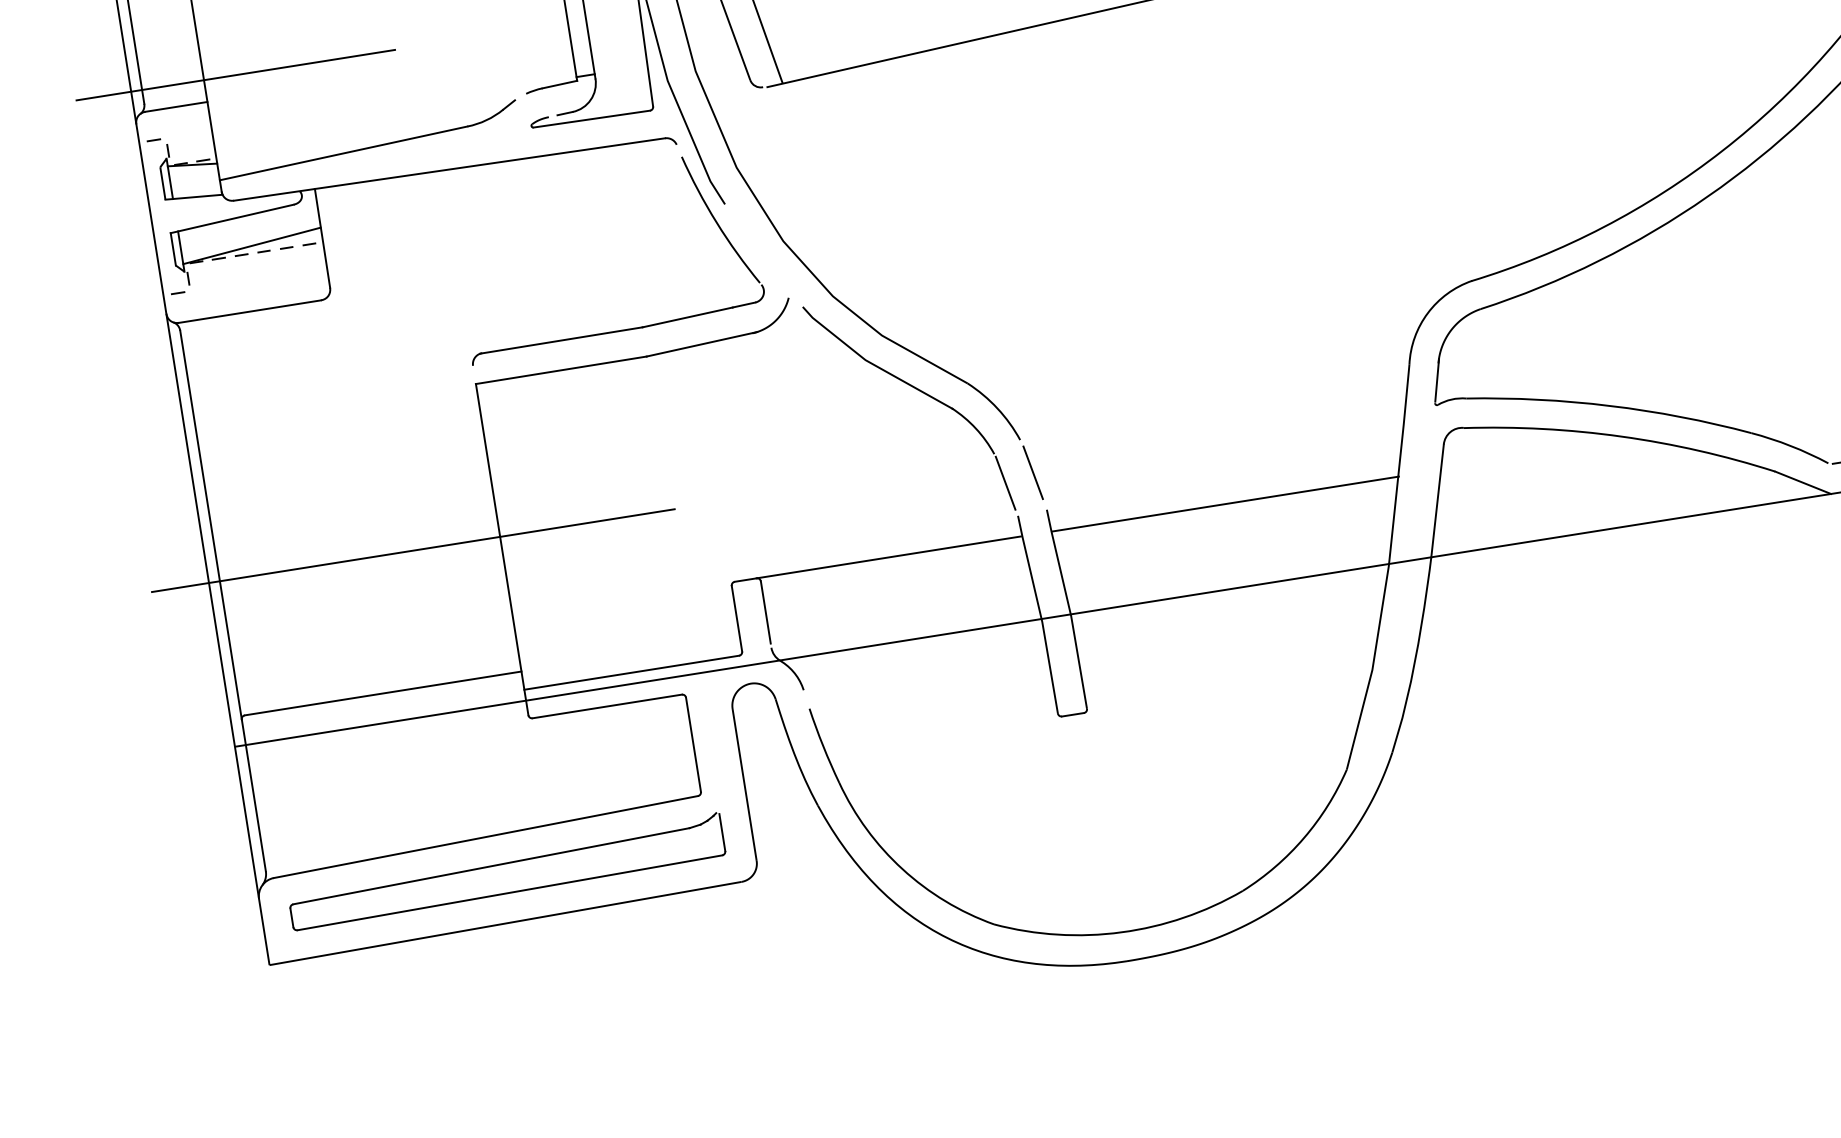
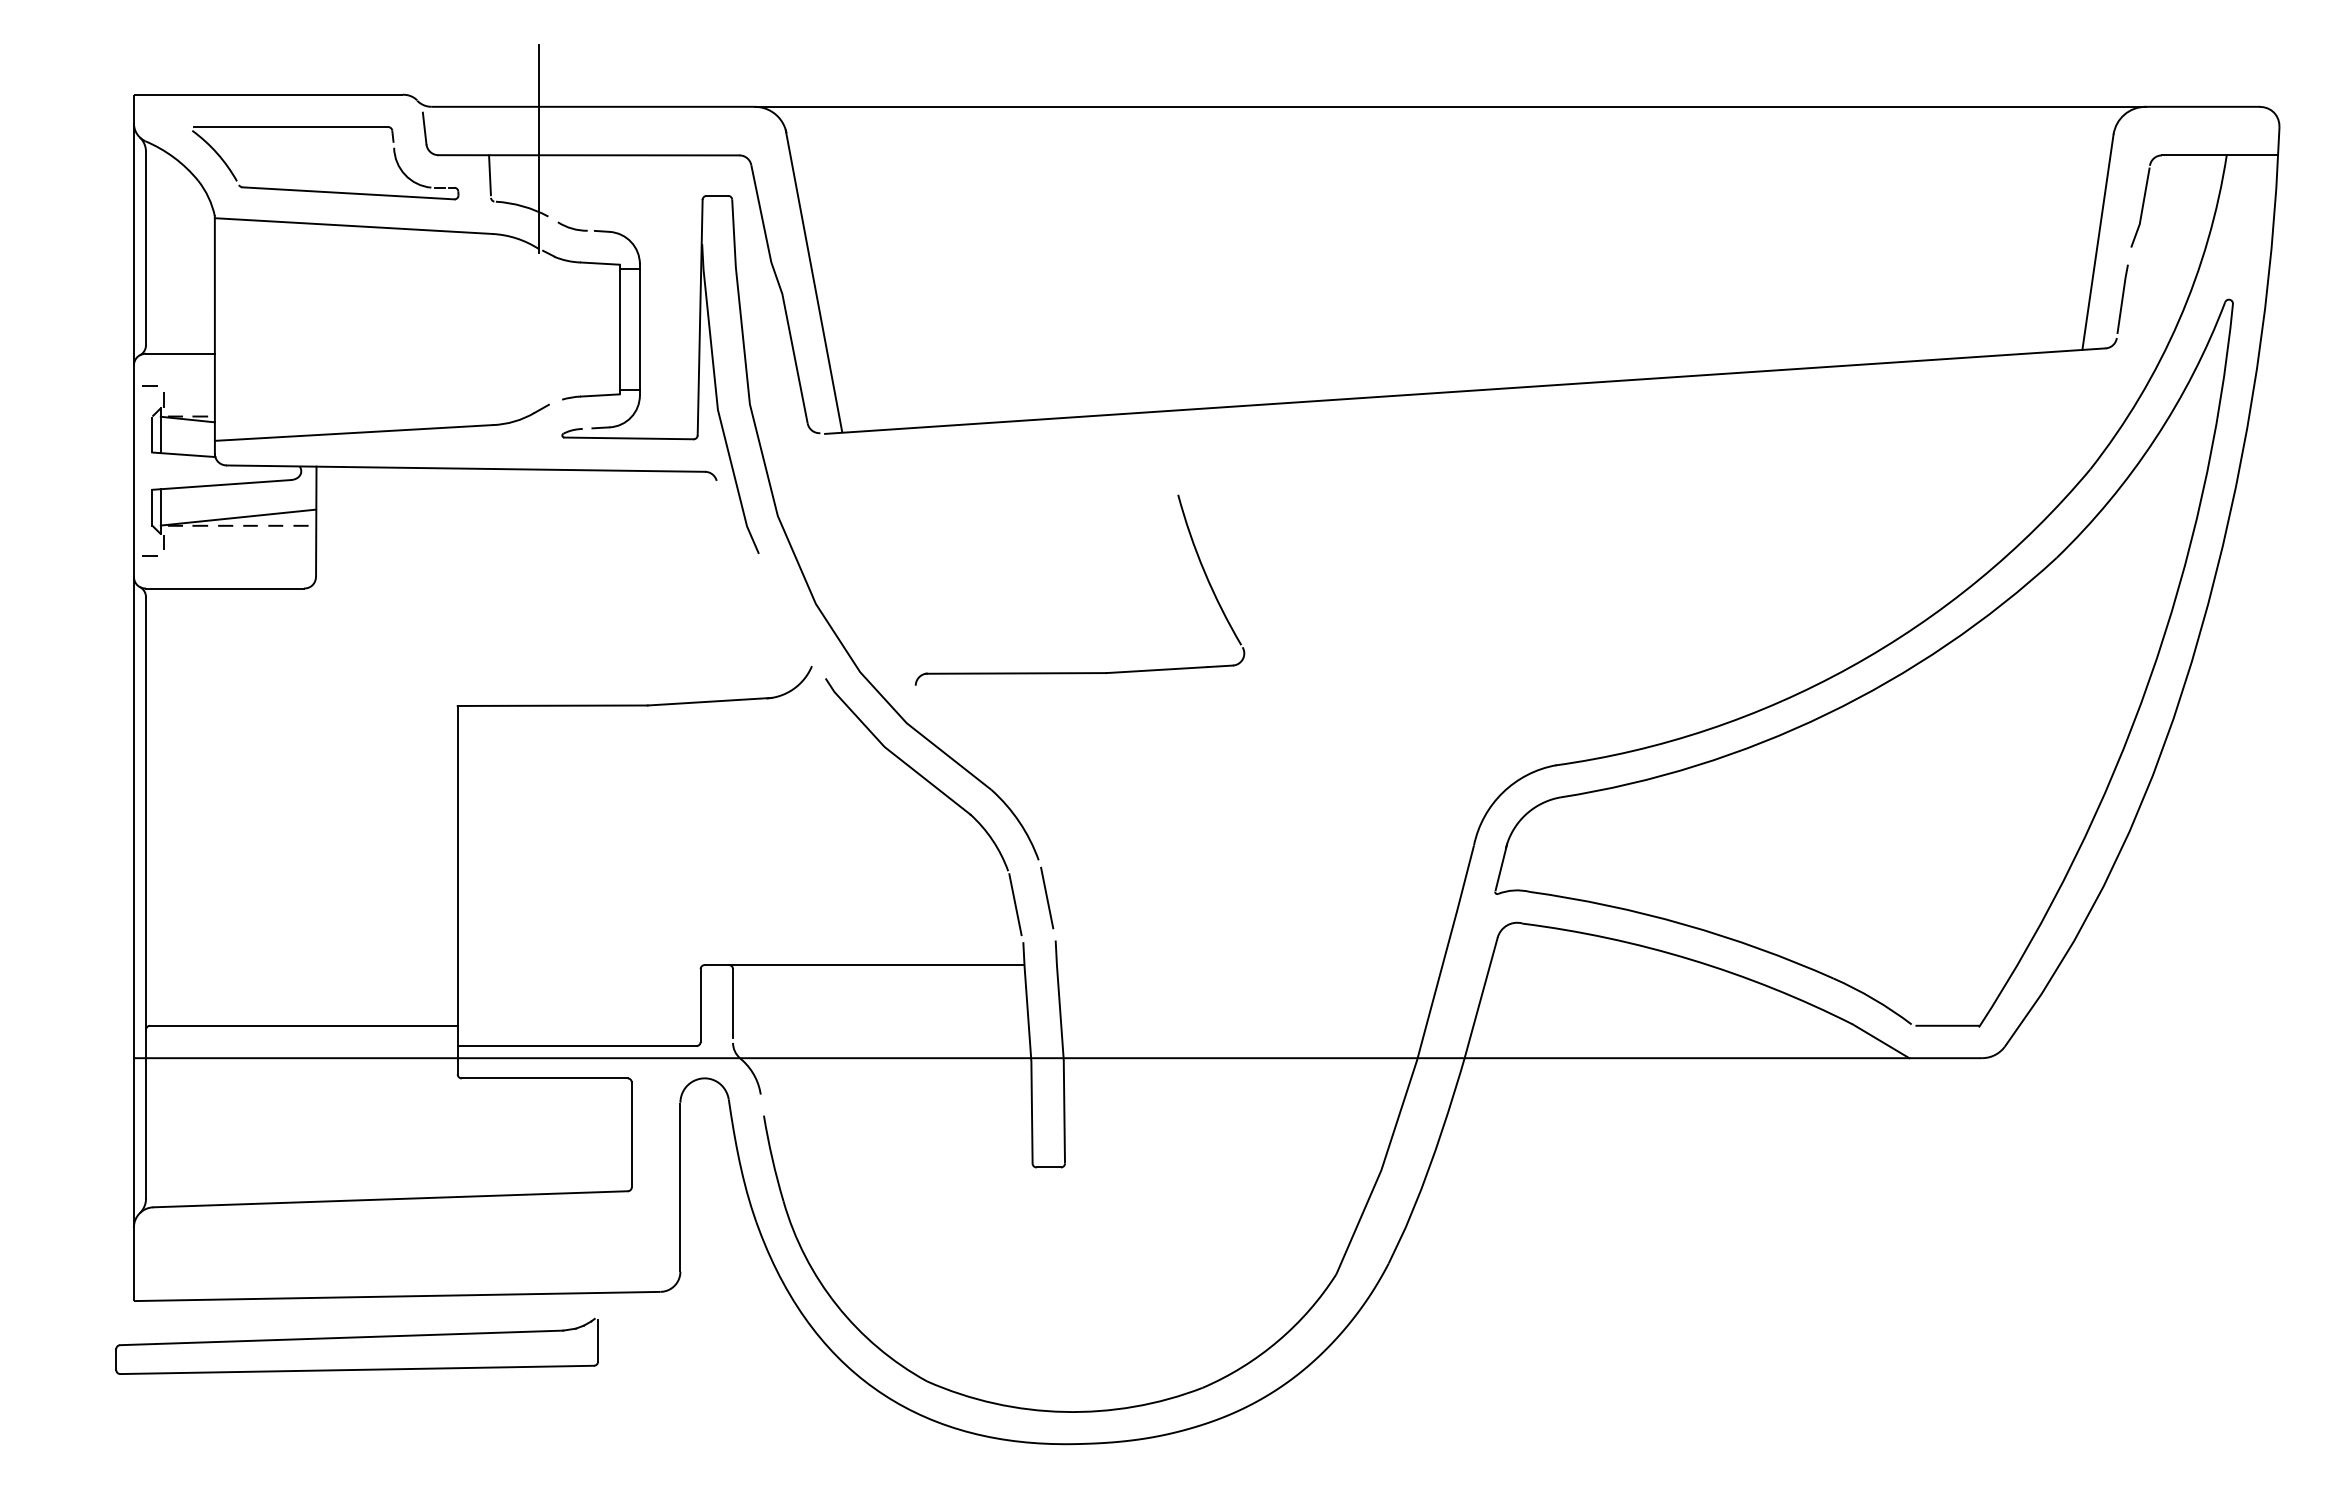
line: (236, 75) -> (250, 329), removed
part: (618, 330) -> (1079, 672), moved
line: (1225, 504) -> (1250, 965), removed
line: (412, 551) -> (360, 876), removed
part: (504, 864) -> (356, 1338), moved

